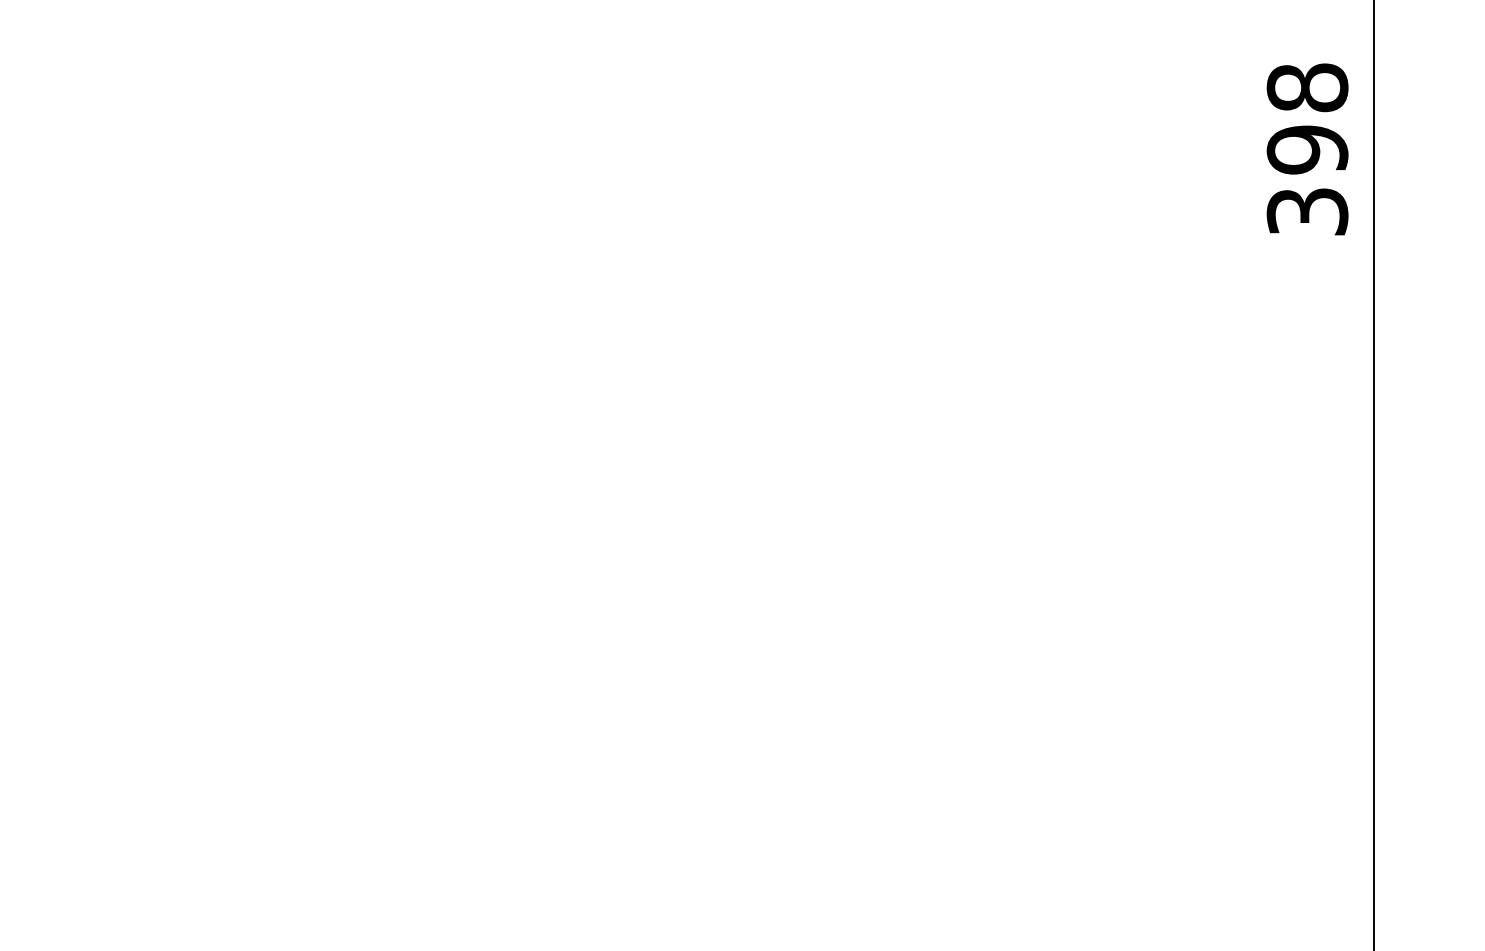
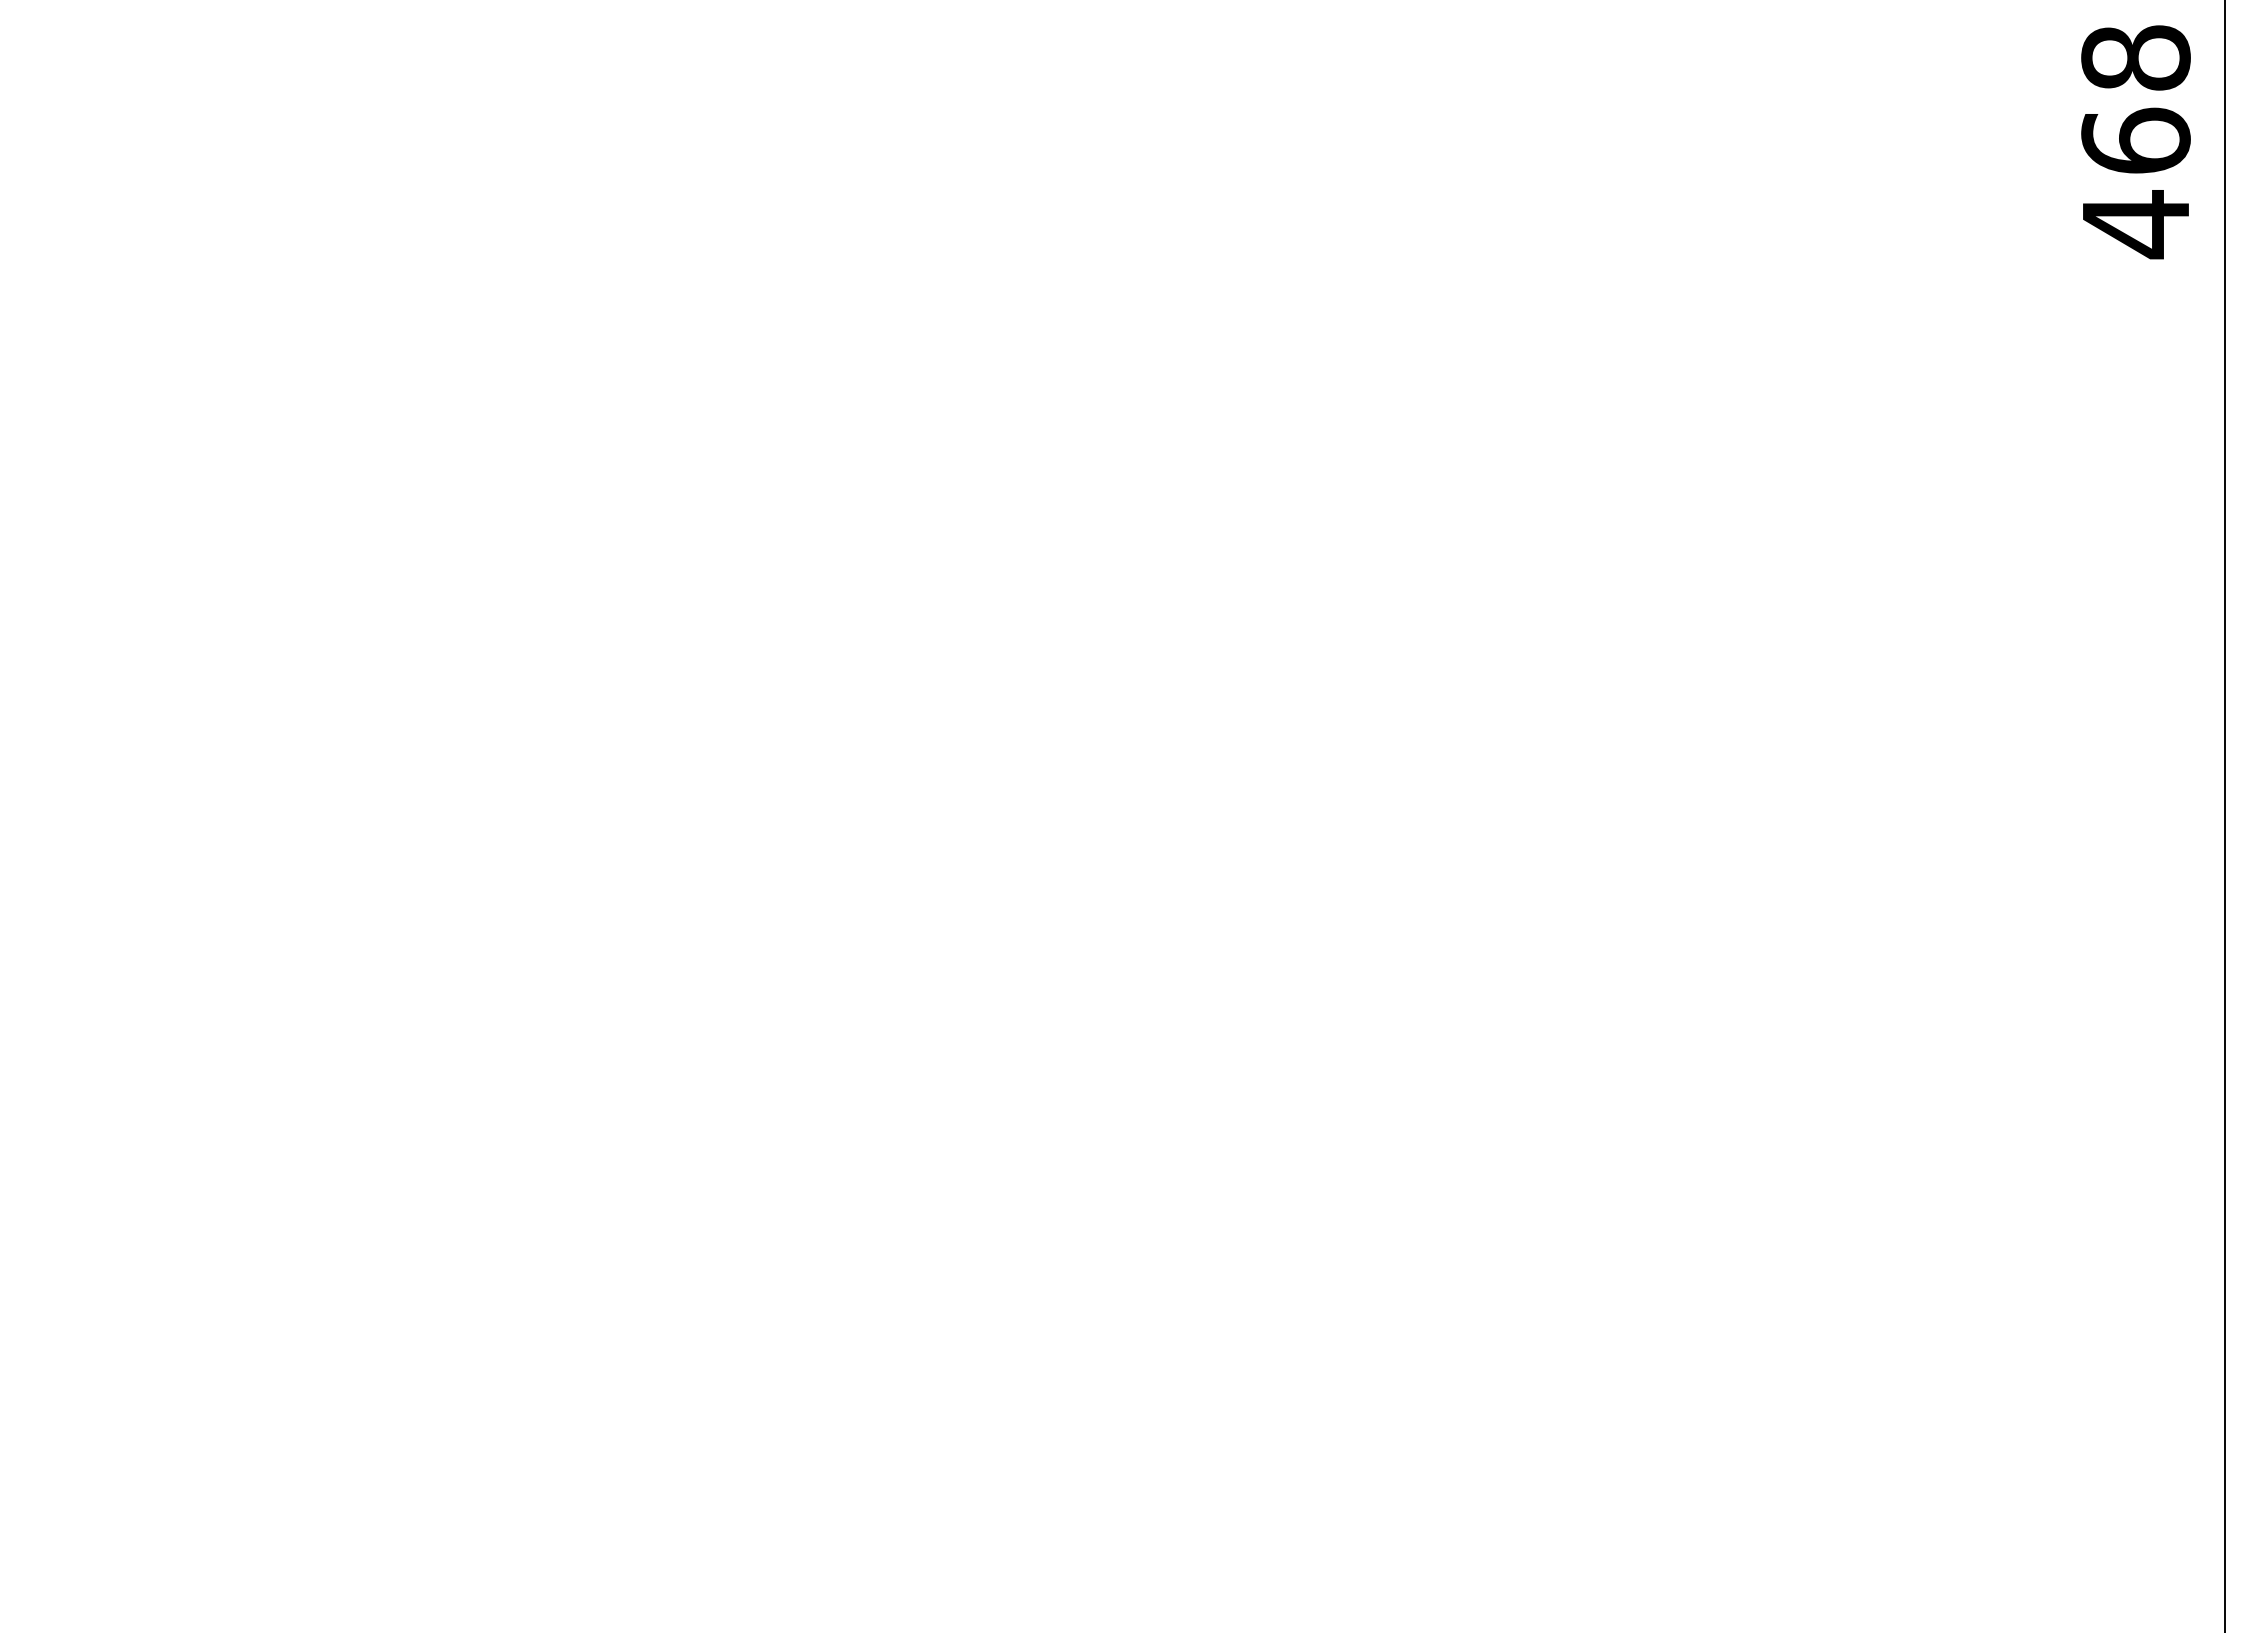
text: (1307, 181) -> (2135, 183), 398 -> 468

